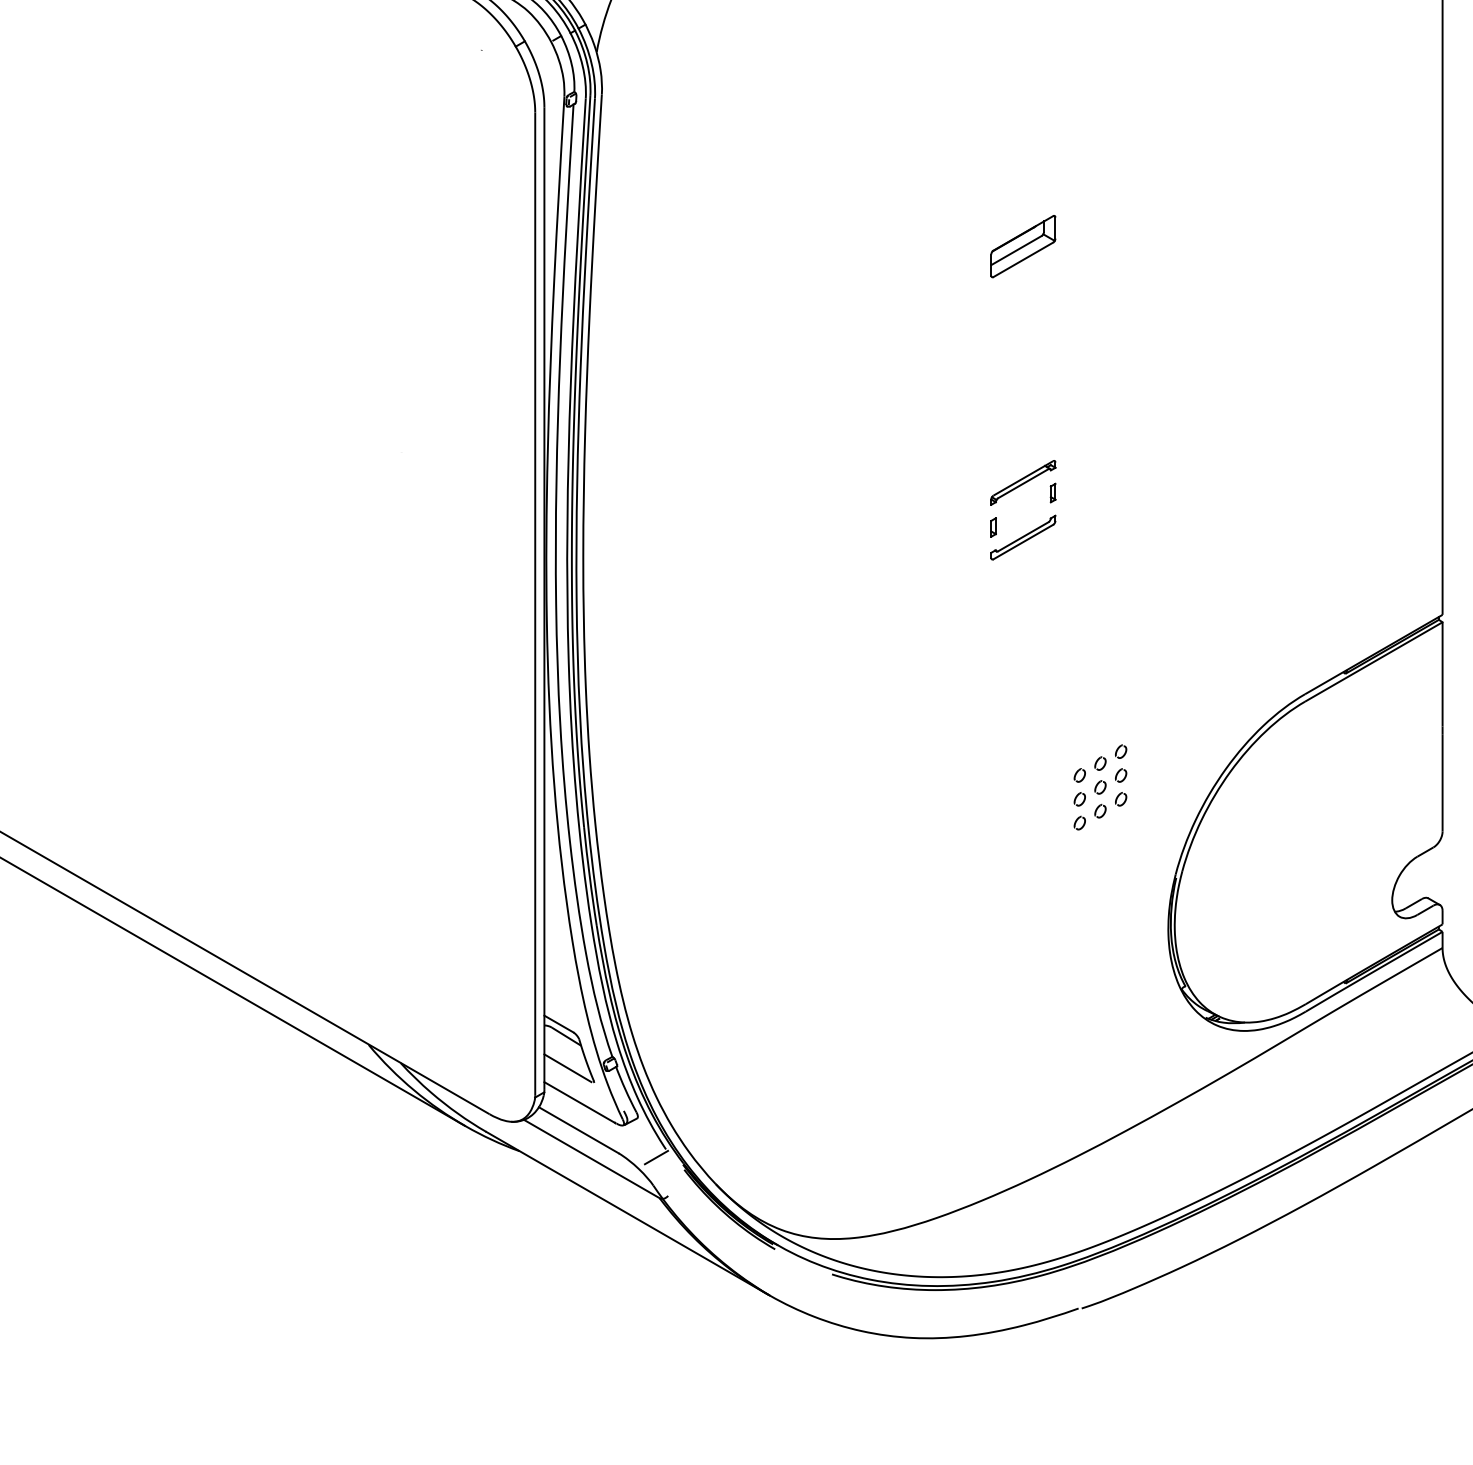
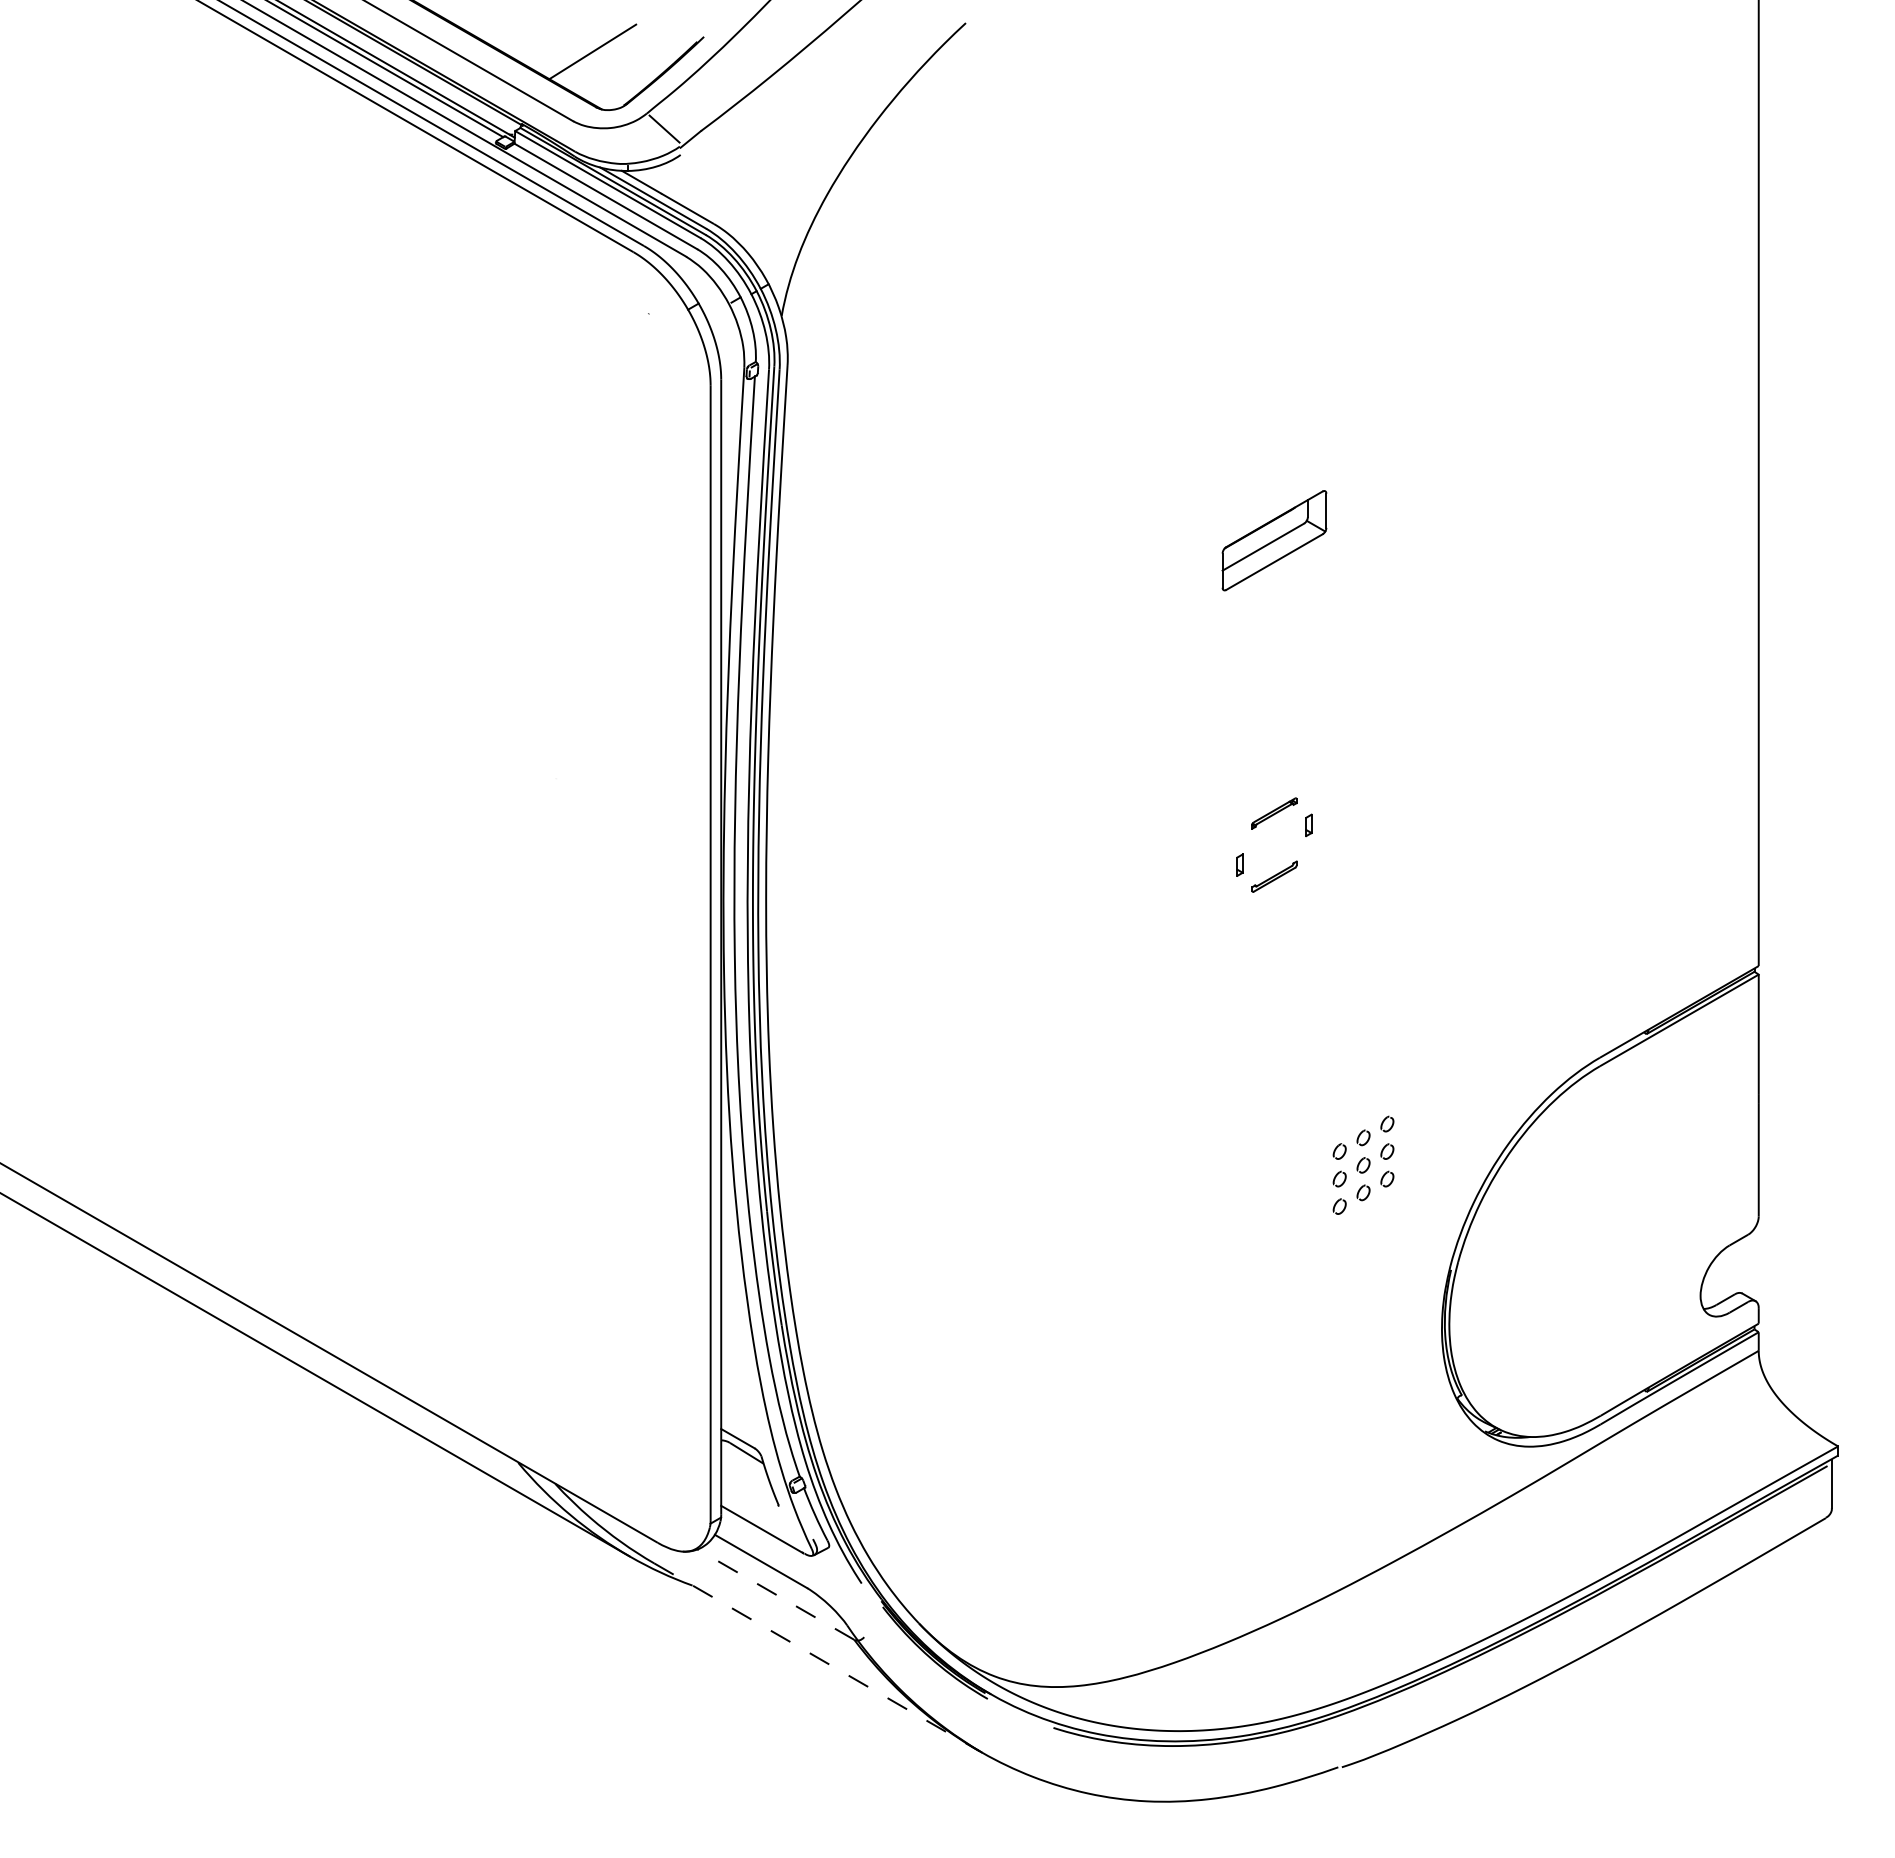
part: (1023, 246) -> (1274, 540), size x1.4
part: (1023, 482) -> (1274, 813), size x0.6
part: (1023, 537) -> (1274, 876), size x0.6
line: (568, 1068) -> (748, 1489), removed
line: (656, 1157) -> (850, 1592), removed
line: (591, 1158) -> (775, 1594), solid -> dashed
line: (626, 1213) -> (816, 1657), solid -> dashed

